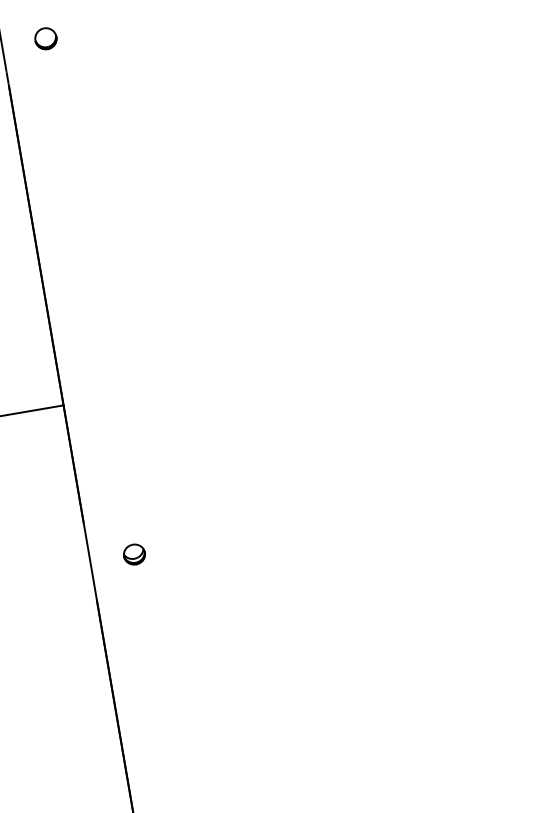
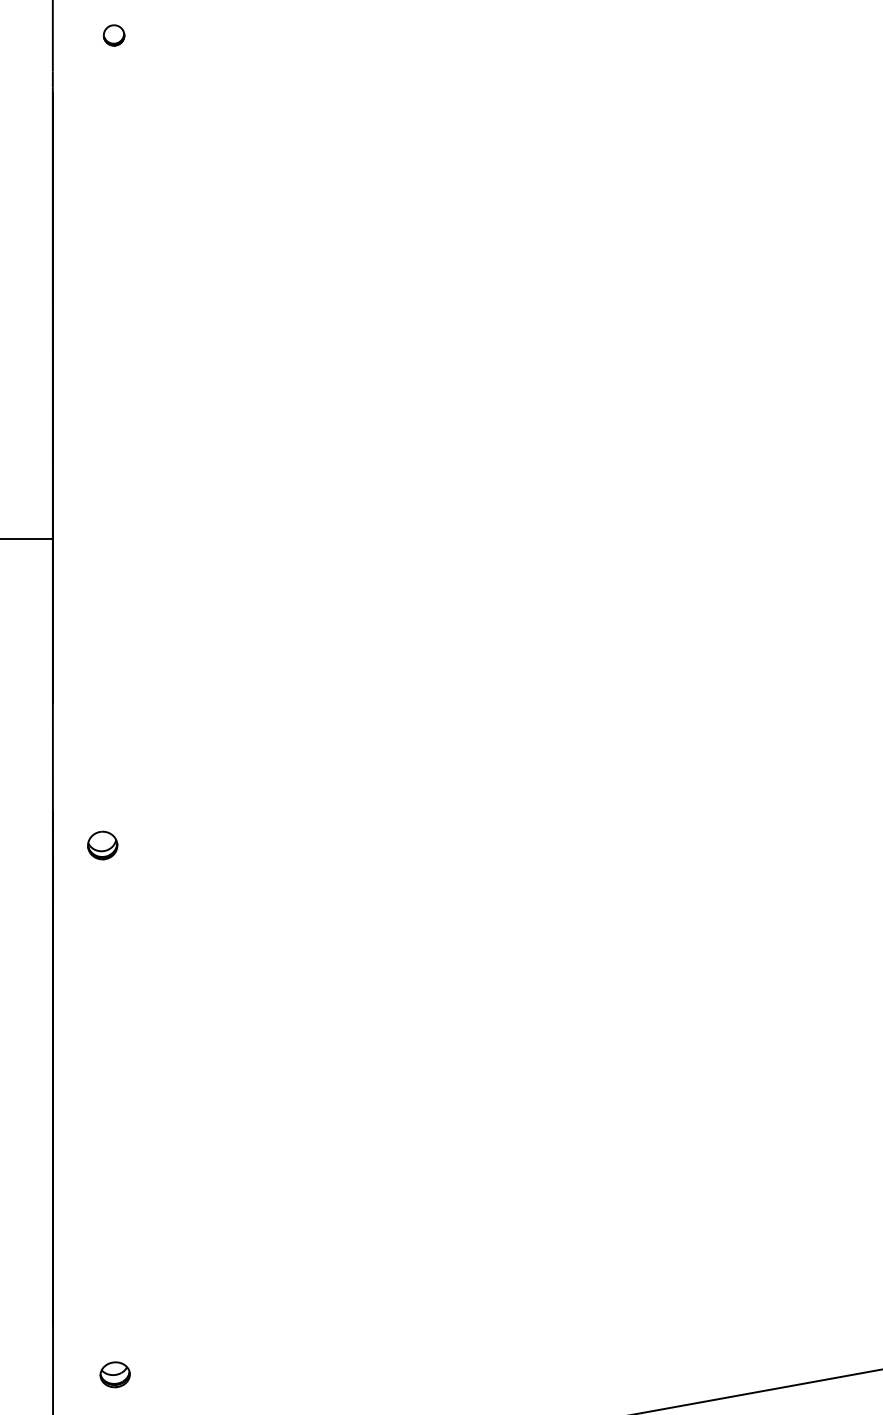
part: (45, 38) -> (113, 35), size x0.7
part: (134, 554) -> (102, 845), moved

